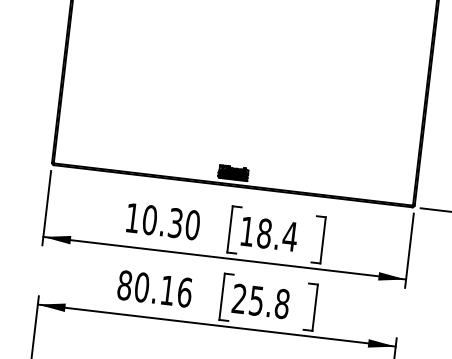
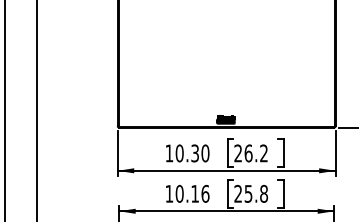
text: (269, 234) -> (251, 153), 18.4 -> 26.2
text: (125, 284) -> (169, 193), 80.16 -> 10.16

